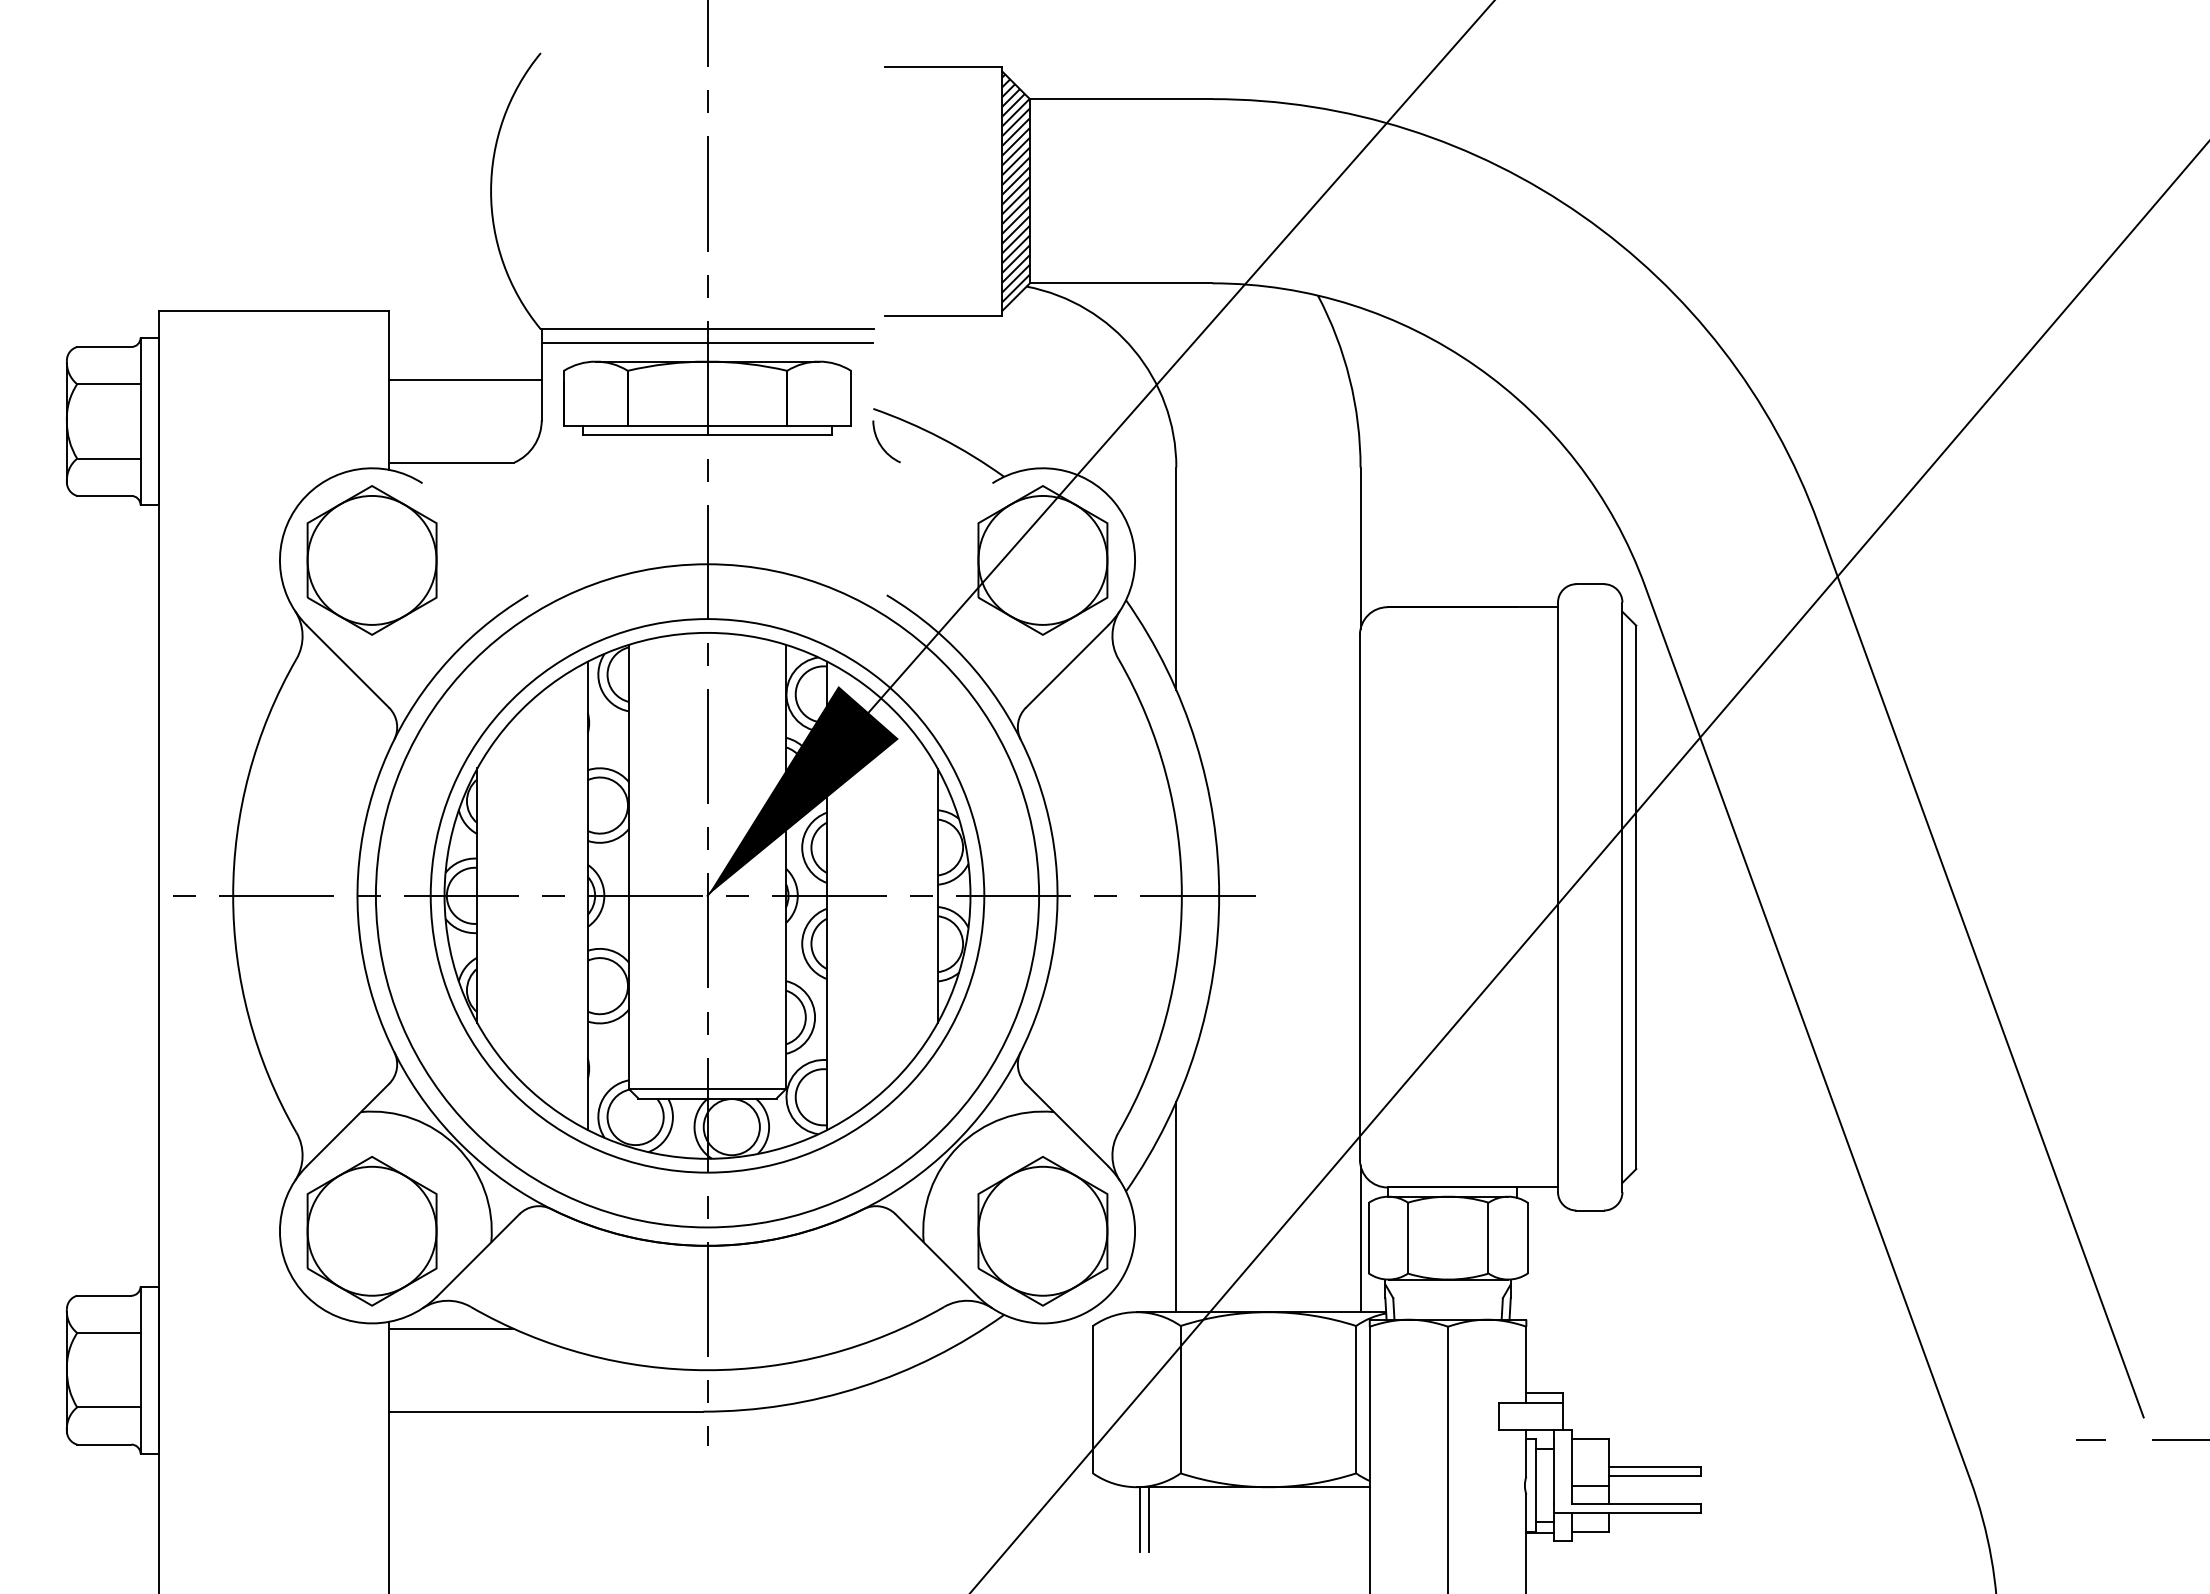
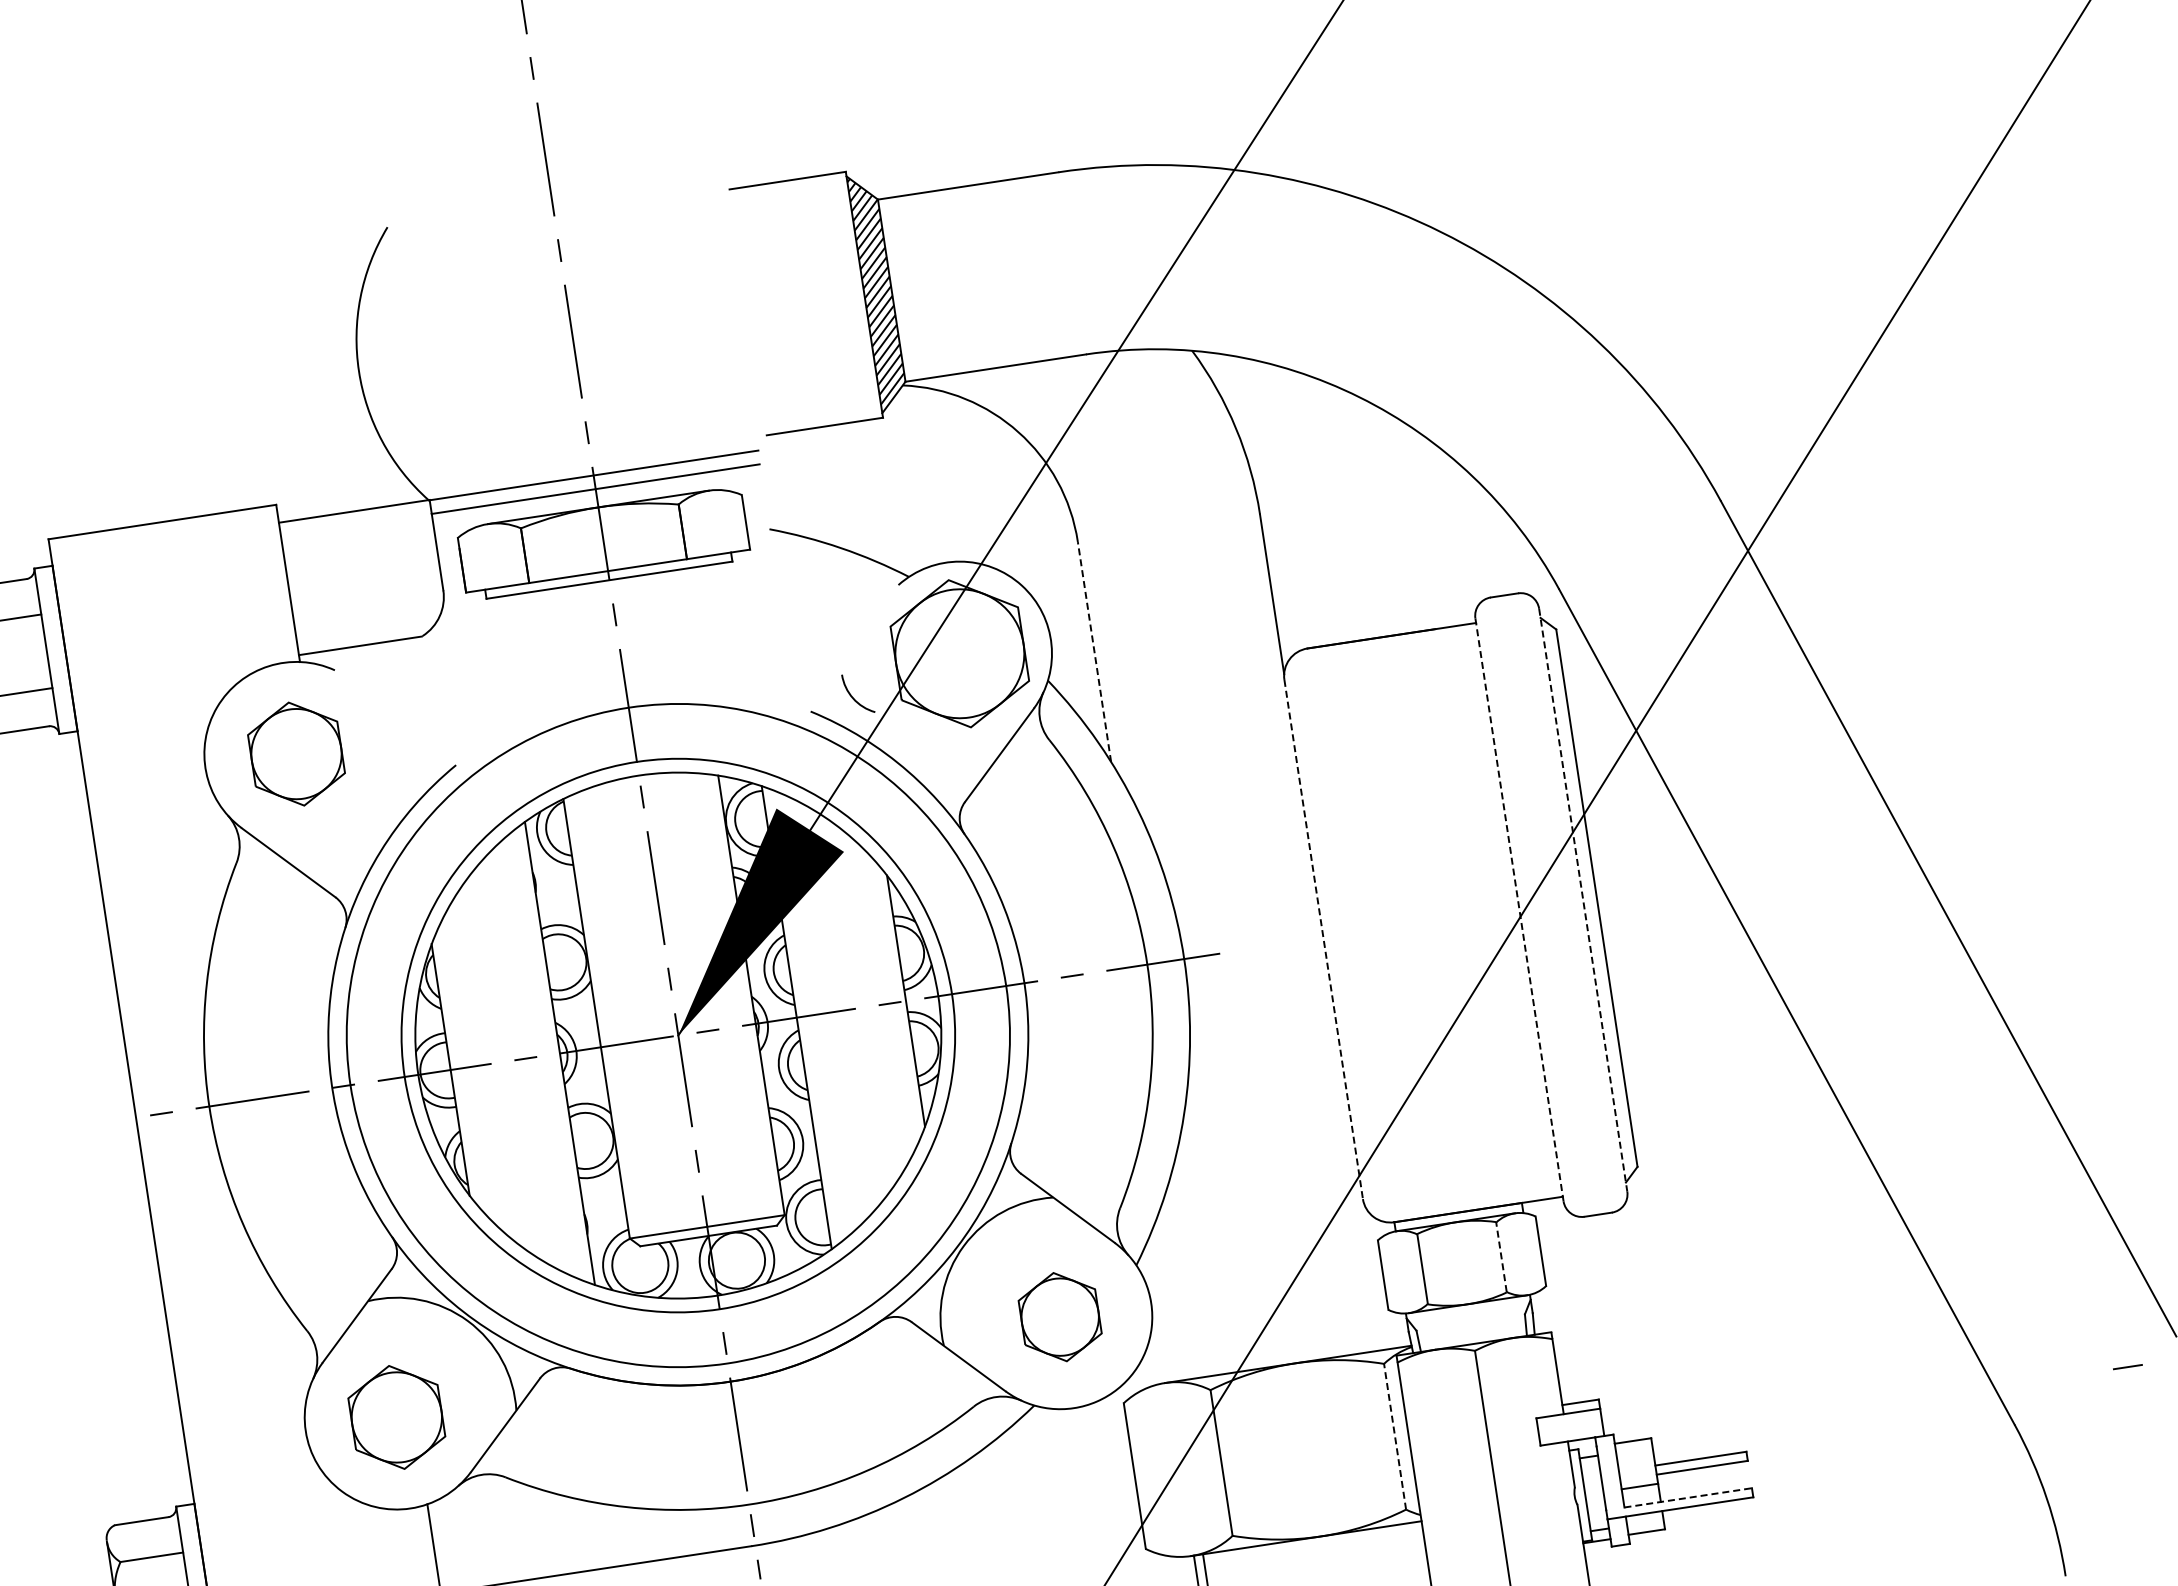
line: (465, 380) -> (354, 511), moved
arc: (881, 444) -> (853, 697), moved
part: (371, 560) -> (295, 754), size x0.7
line: (1176, 578) -> (1094, 651), solid -> dashed
line: (1359, 897) -> (1323, 939), solid -> dashed
line: (1557, 897) -> (1519, 910), solid -> dashed
line: (1622, 897) -> (1583, 900), solid -> dashed
line: (1176, 1206) -> (1188, 1272), removed
part: (371, 1231) -> (396, 1417), size x0.7
part: (1042, 1231) -> (1059, 1317), size x0.6
line: (1488, 1237) -> (1501, 1256), solid -> dashed
line: (1360, 1238) -> (1375, 1276), removed
line: (451, 1328) -> (489, 1501), removed
line: (1356, 1399) -> (1395, 1436), solid -> dashed
line: (1637, 1503) -> (1688, 1497), solid -> dashed

